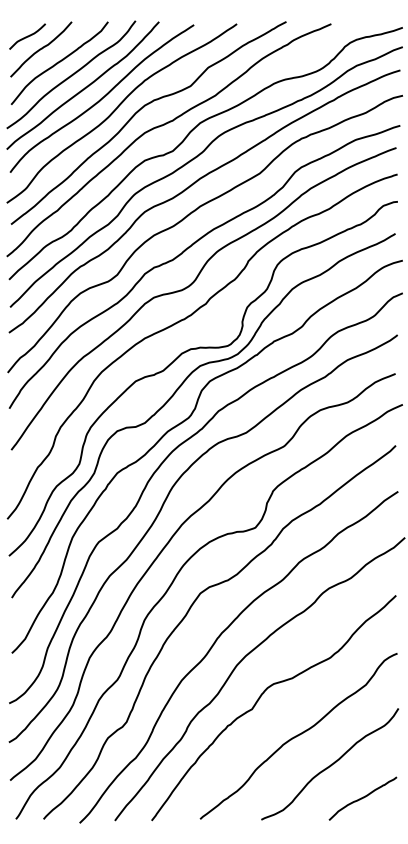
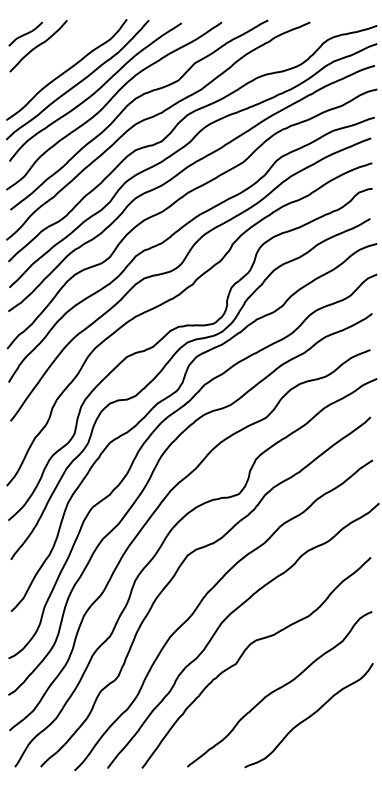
curve: (59, 62) -> (55, 58), removed
curve: (362, 798) -> (339, 747), removed

